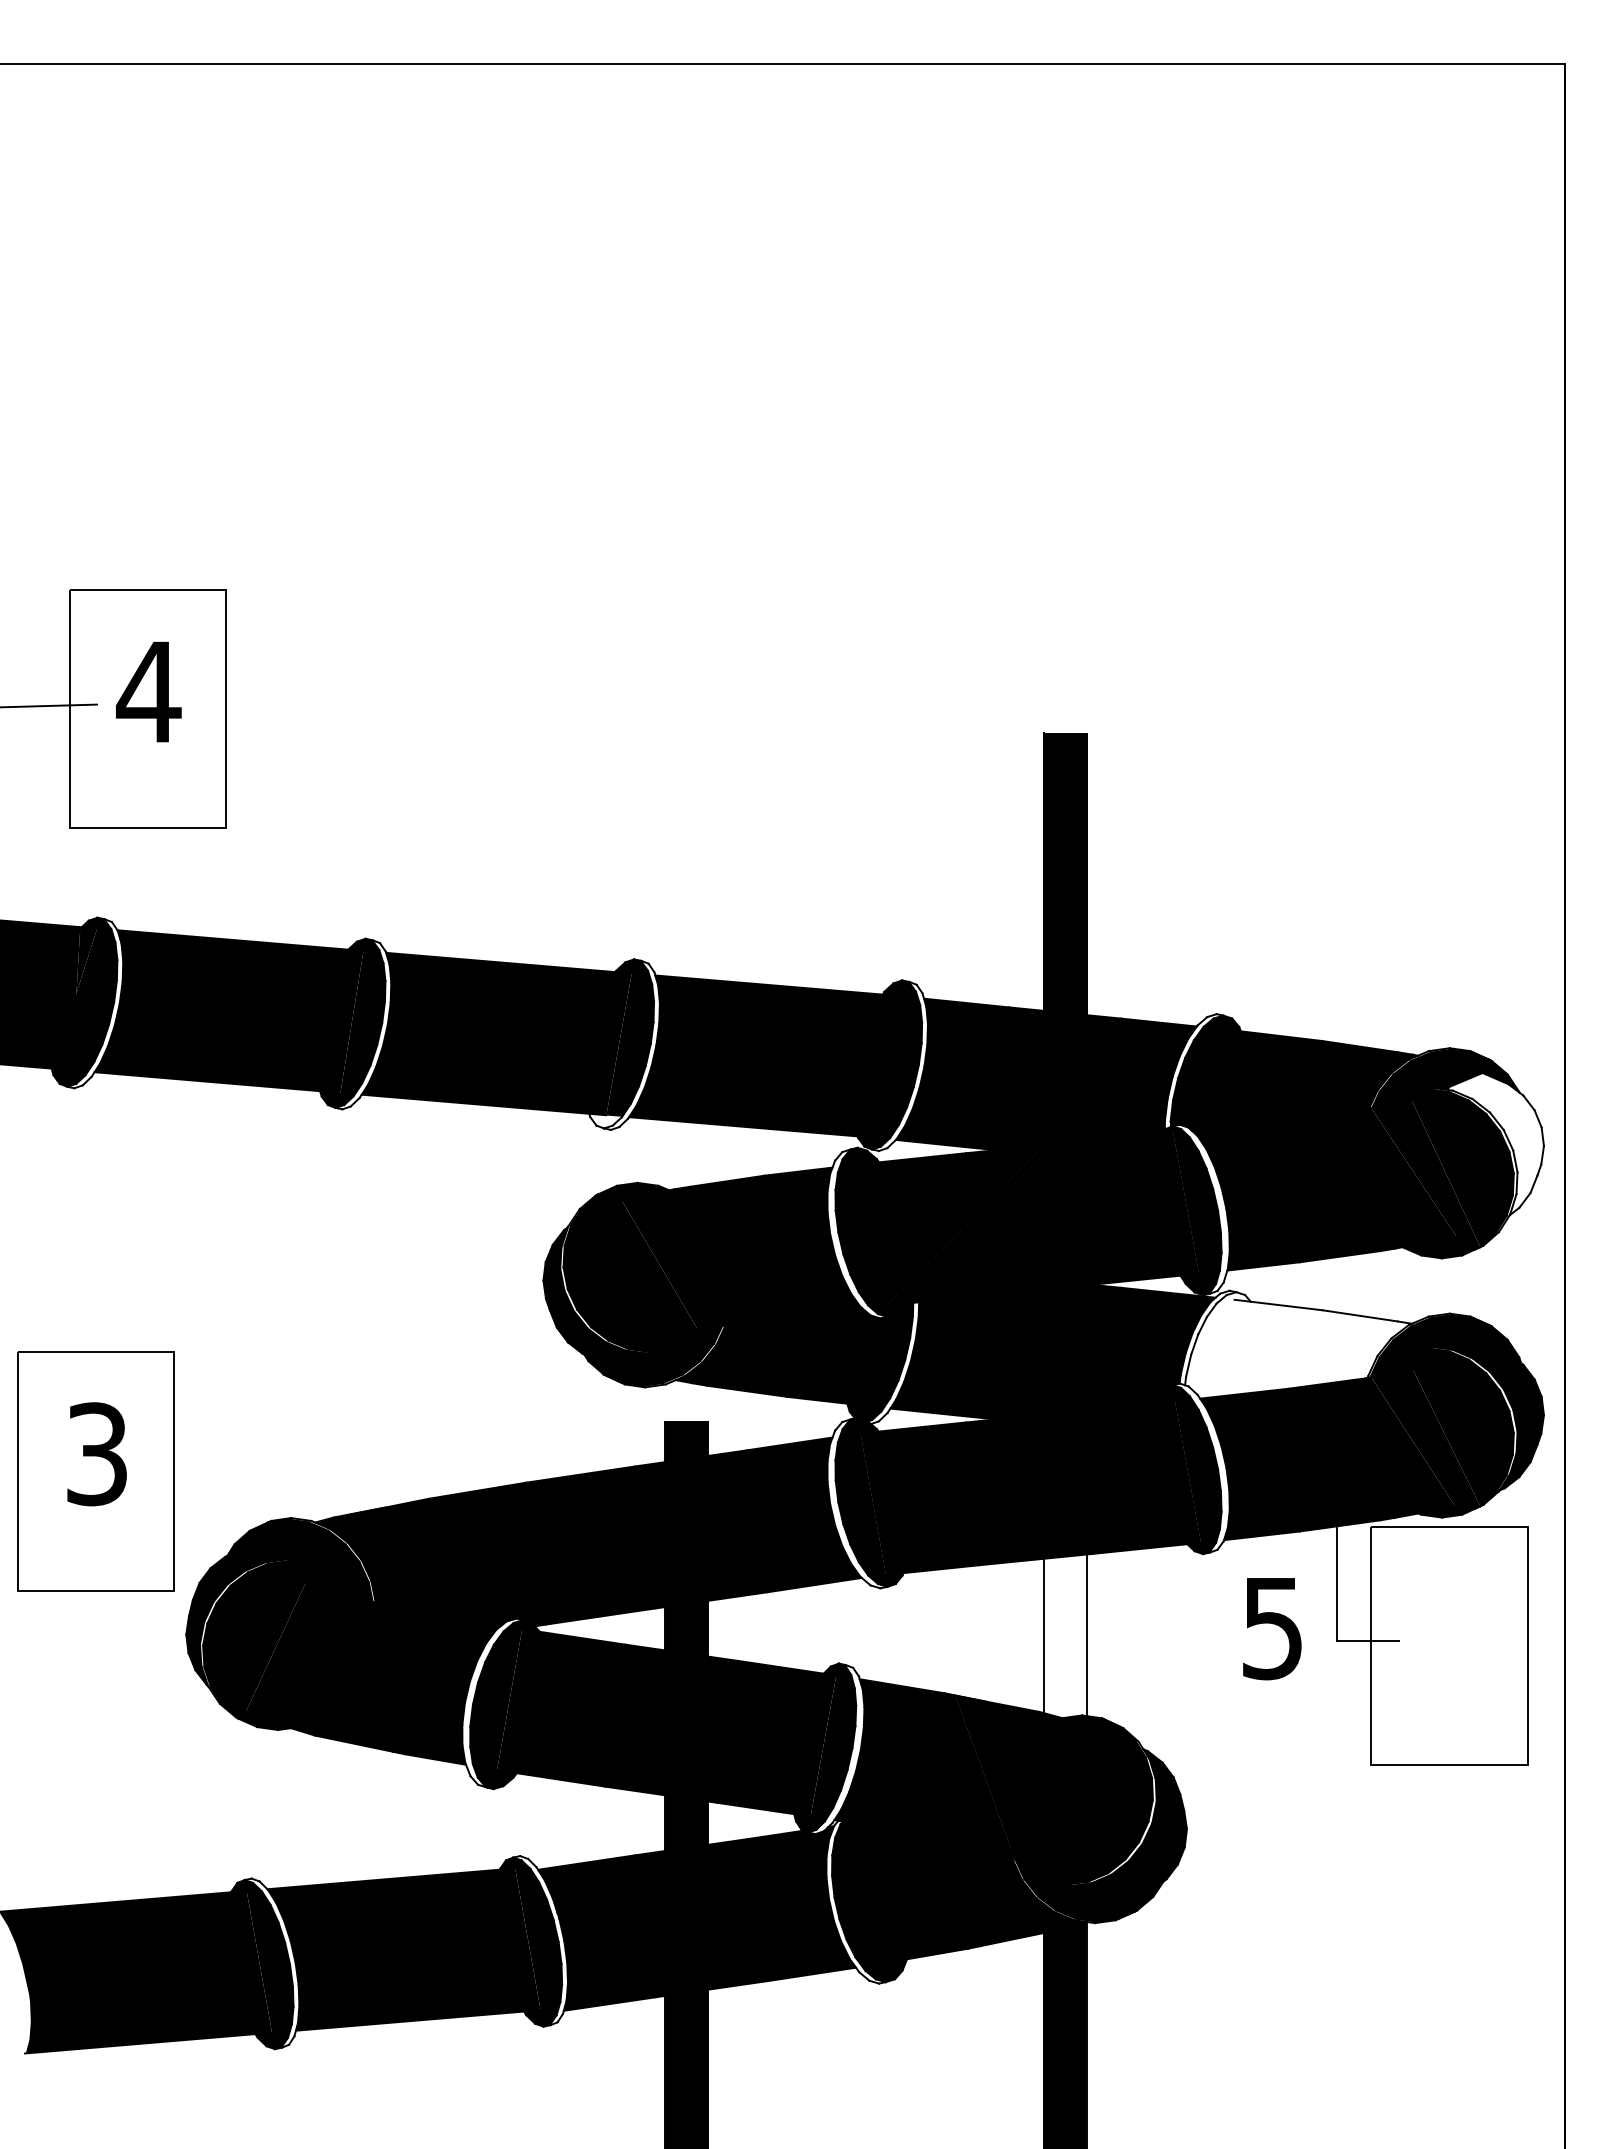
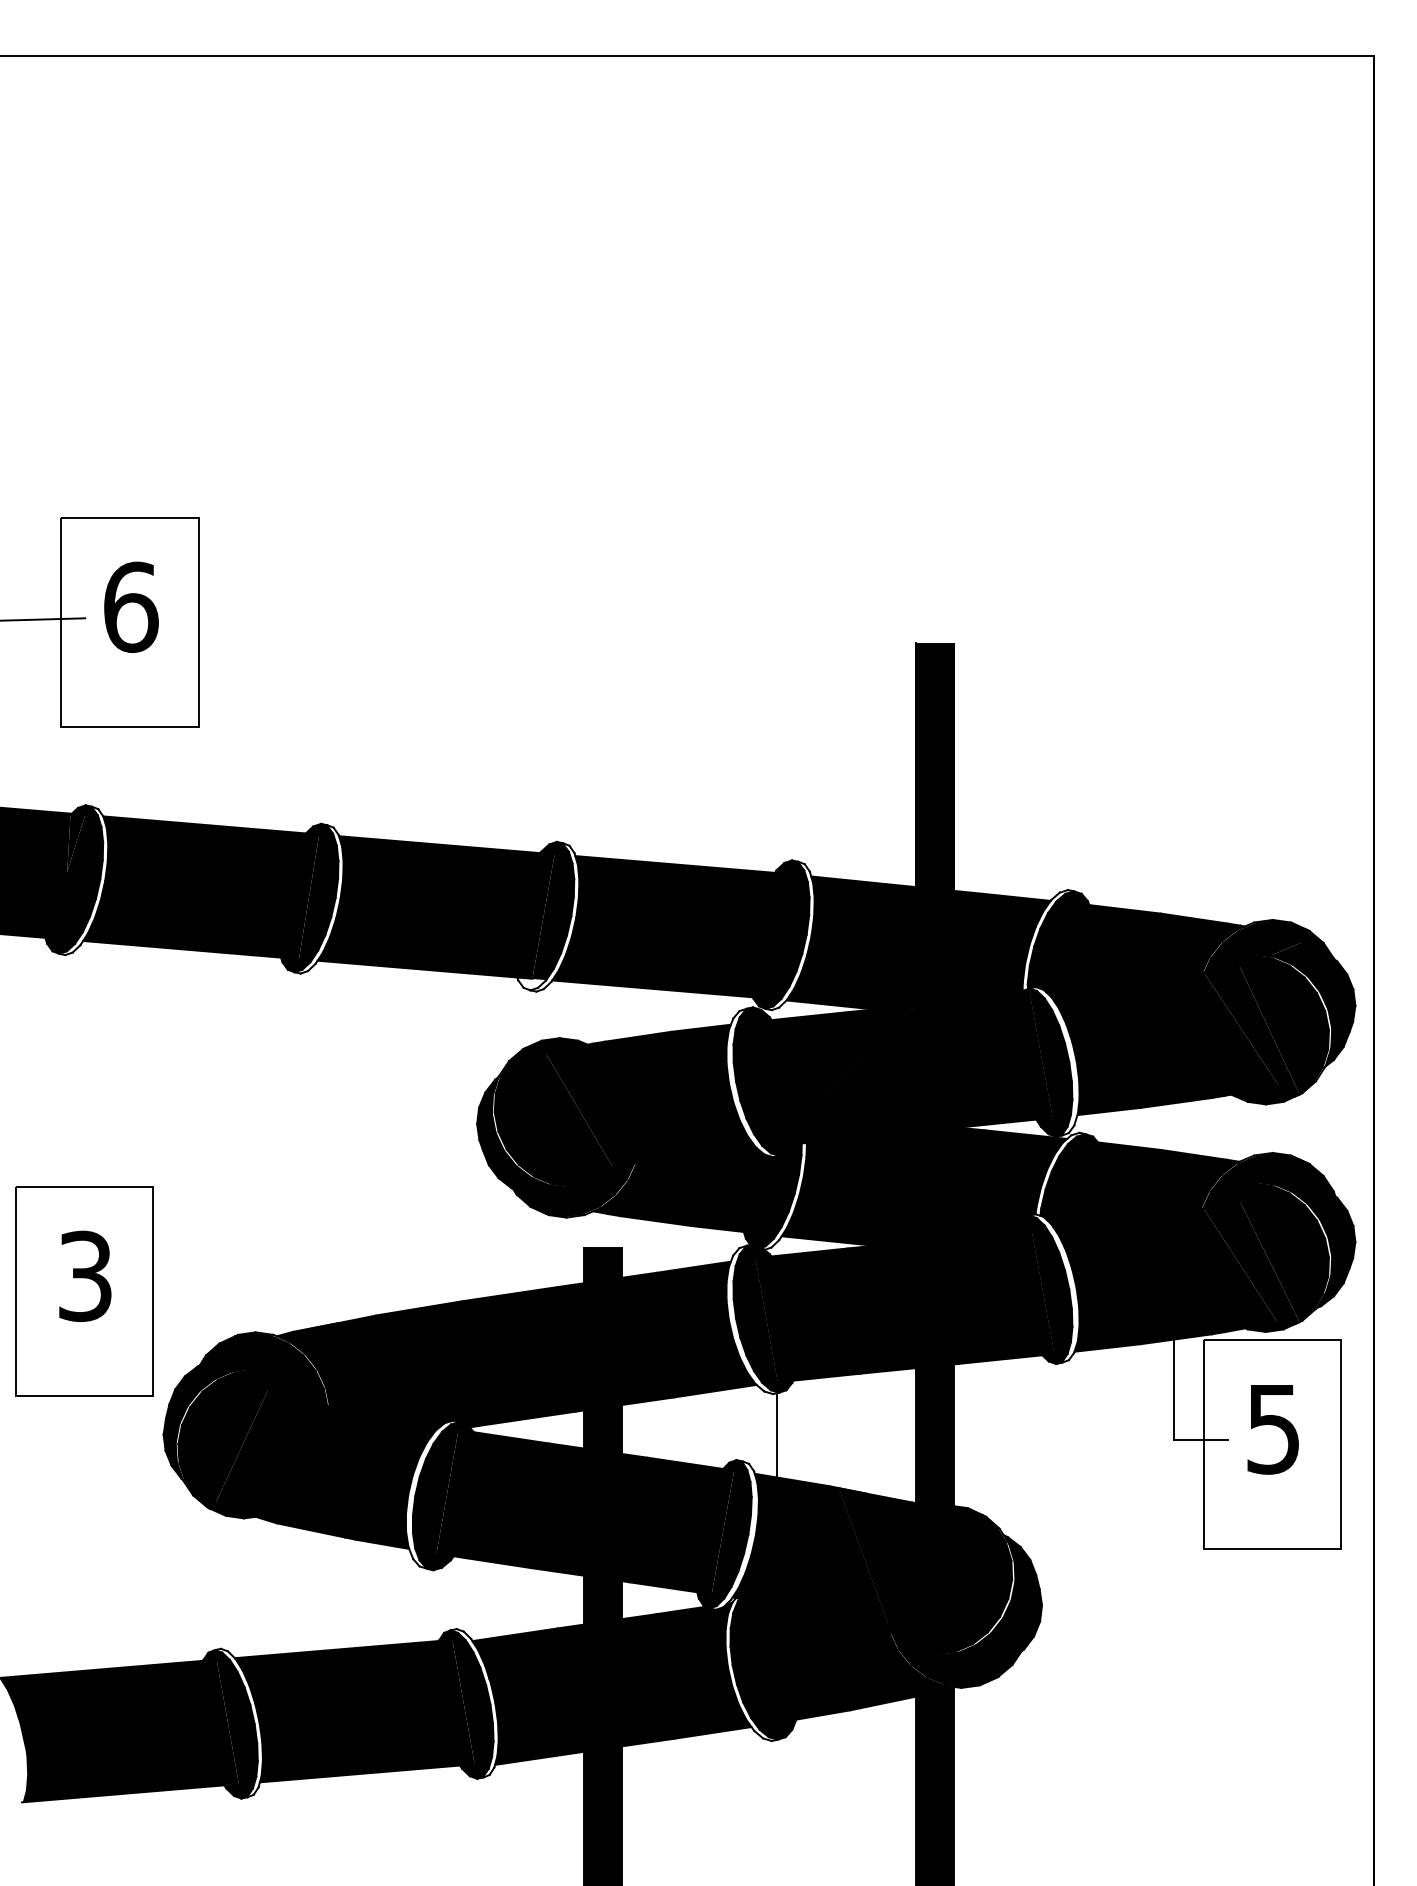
text: (148, 692) -> (130, 607), 4 -> 6
fill: (1493, 1144) -> (1311, 1004), added
fill: (1298, 1345) -> (1139, 1180), added
text: (1272, 1629) -> (1273, 1430), moved
line: (884, 1634) -> (776, 1434), added
fill: (1064, 1636) -> (934, 1436), added

